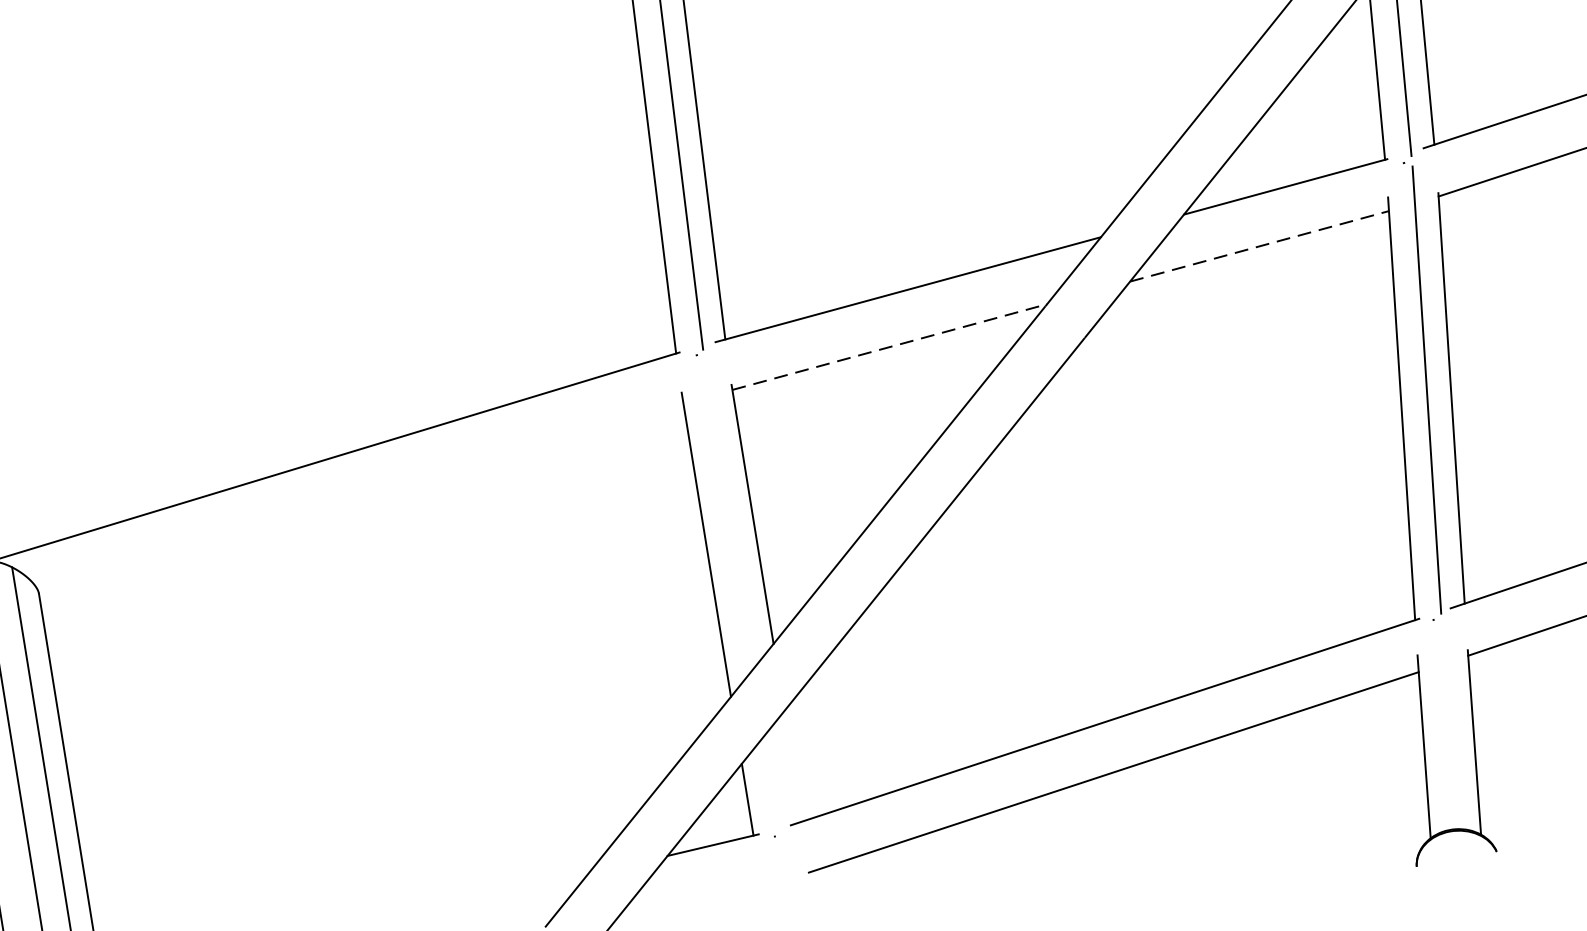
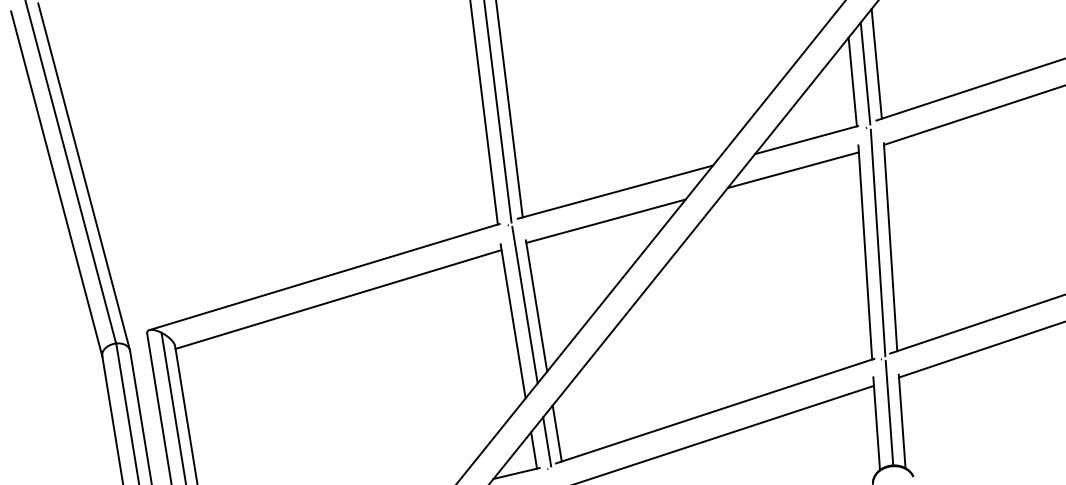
line: (1259, 246) -> (793, 170), dashed -> solid
line: (890, 347) -> (606, 221), dashed -> solid
line: (361, 501) -> (338, 299), added
line: (728, 511) -> (524, 304), added
line: (1449, 724) -> (889, 412), added
line: (791, 766) -> (556, 433), added
line: (774, 781) -> (547, 441), added

